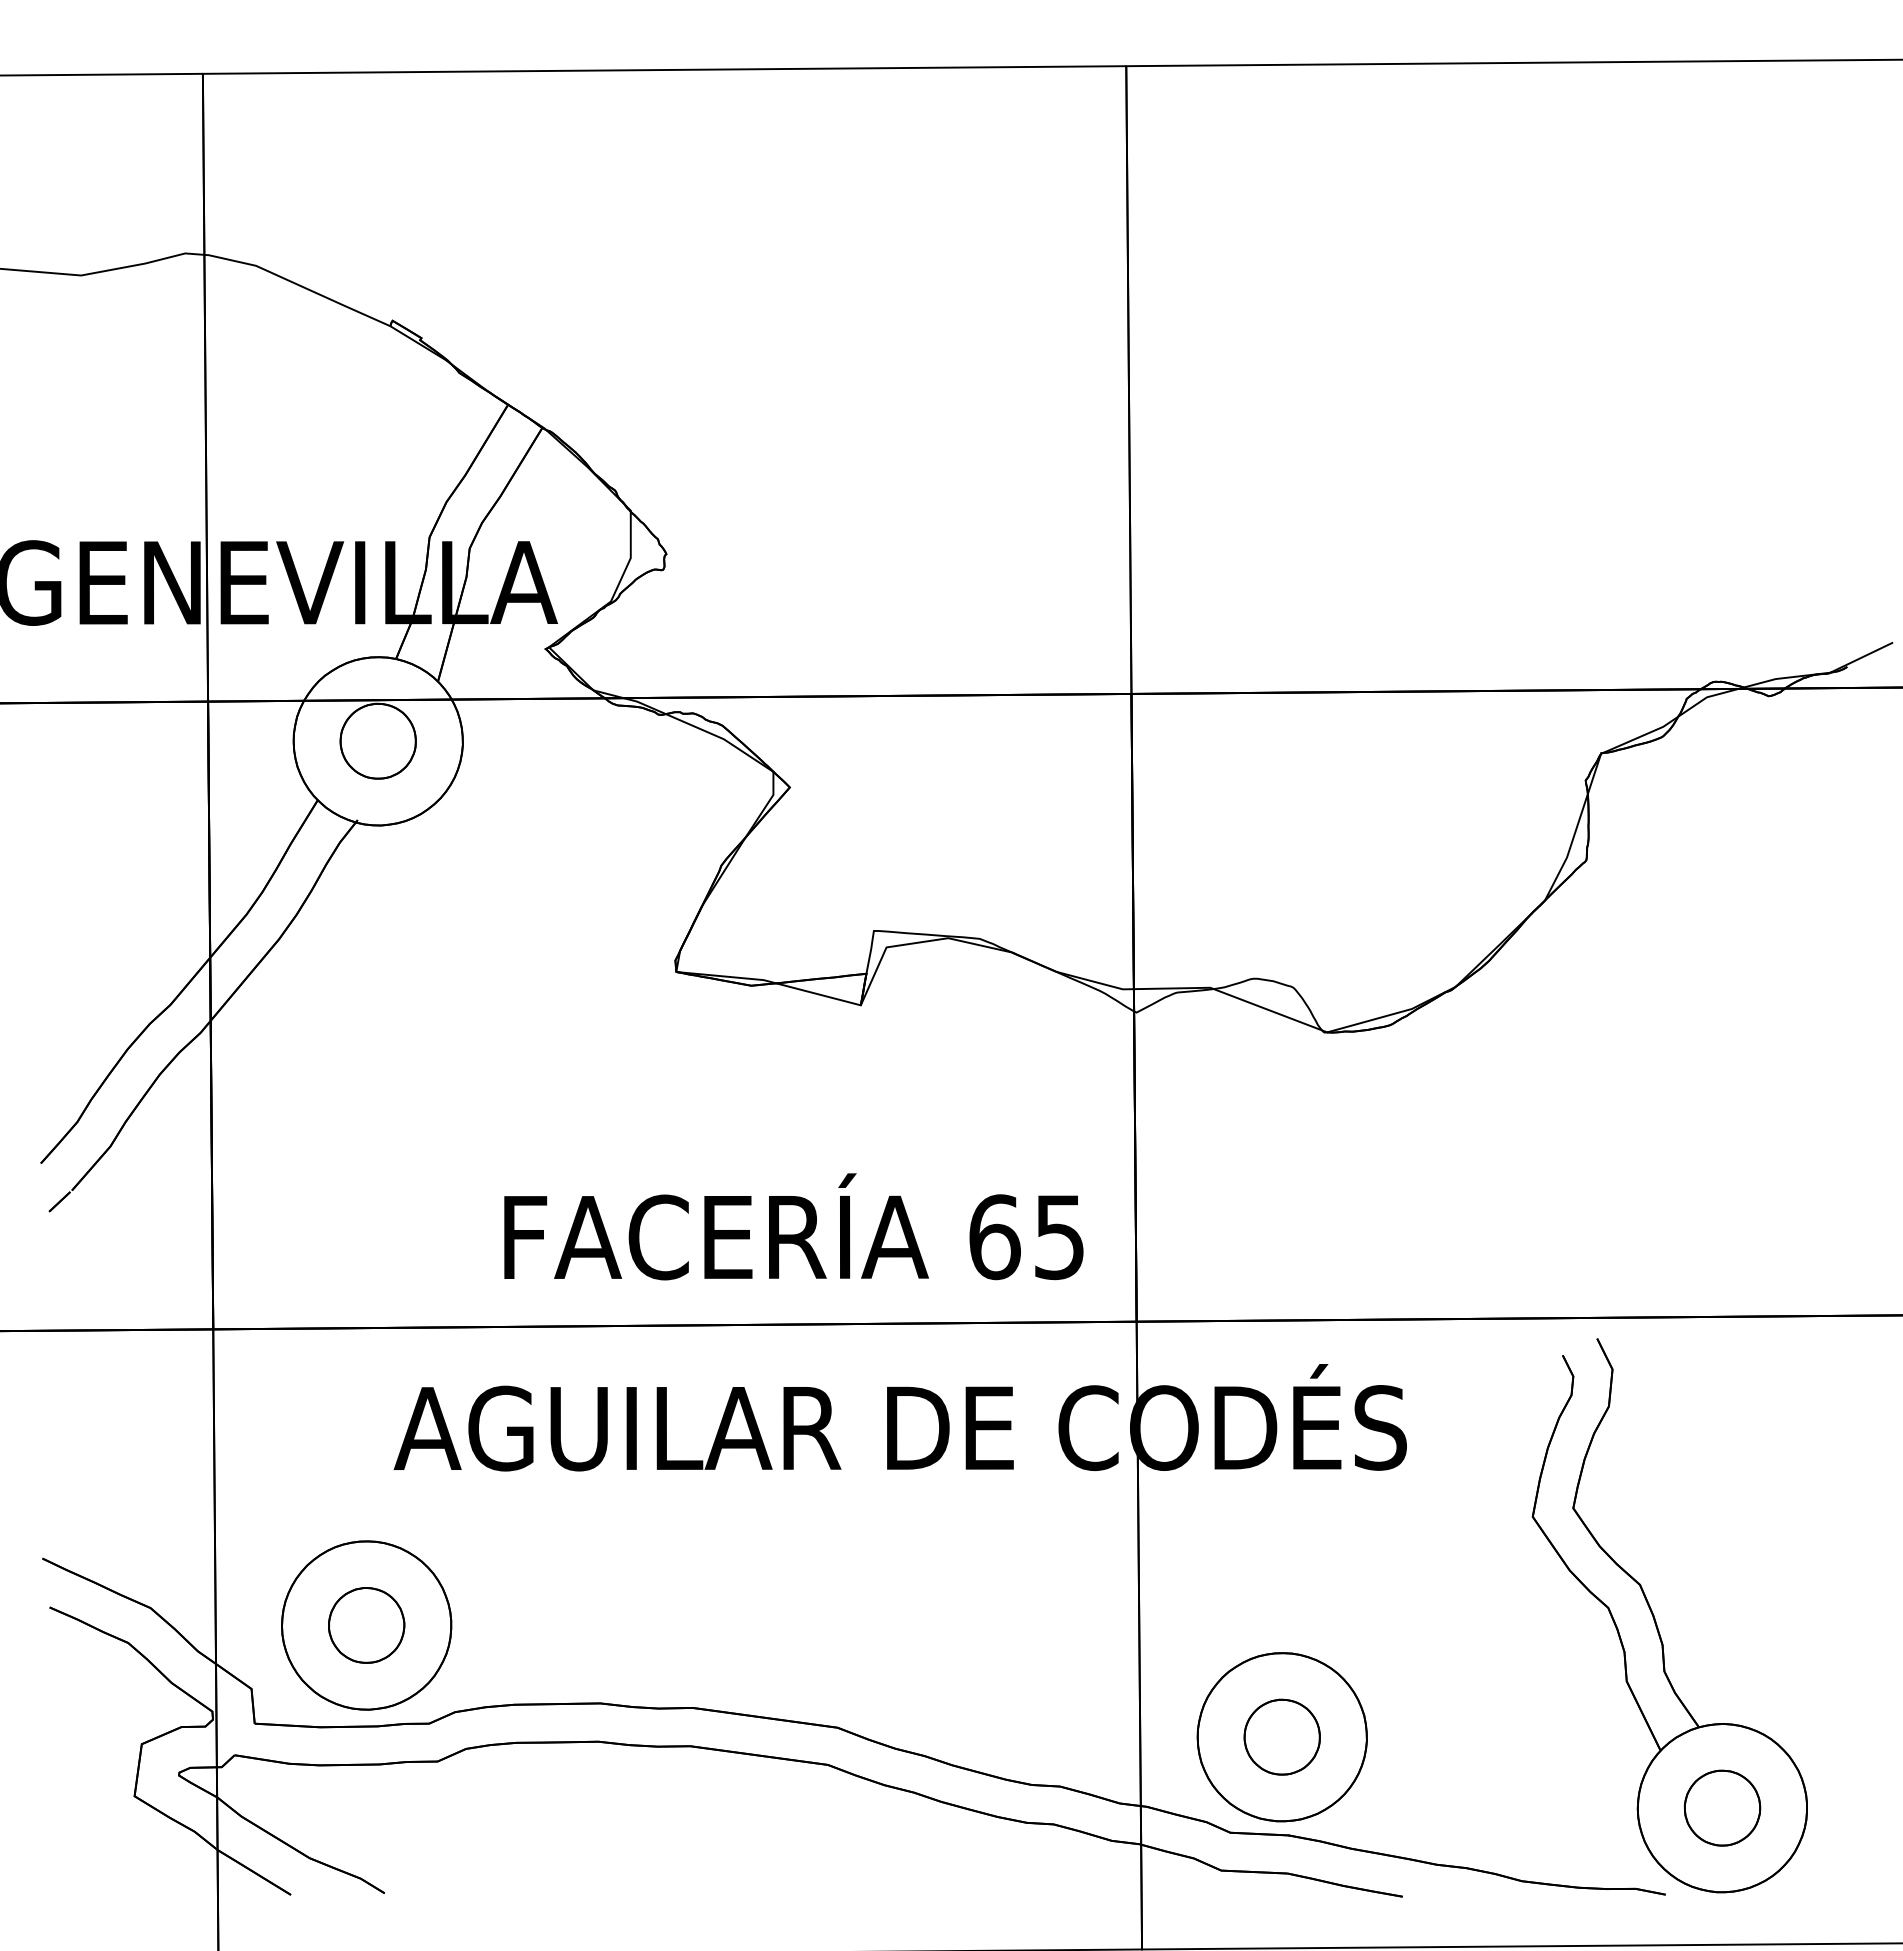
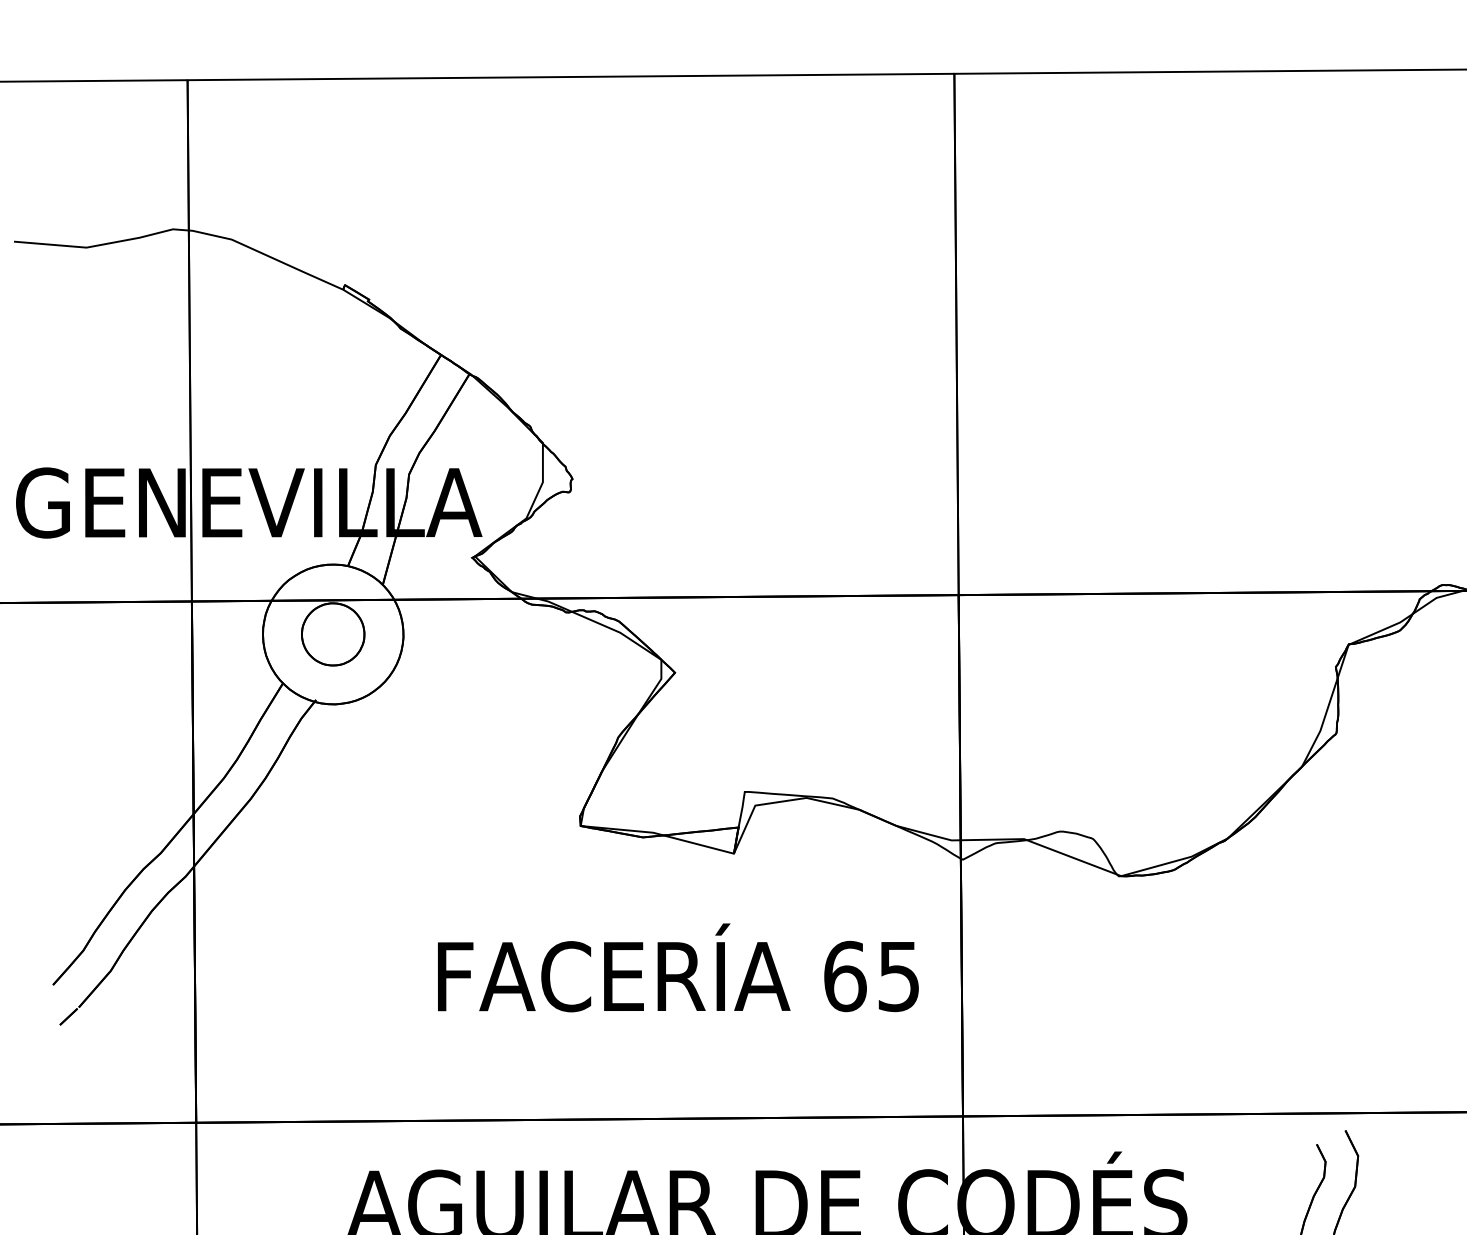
text: (793, 1226) -> (678, 967), moved

